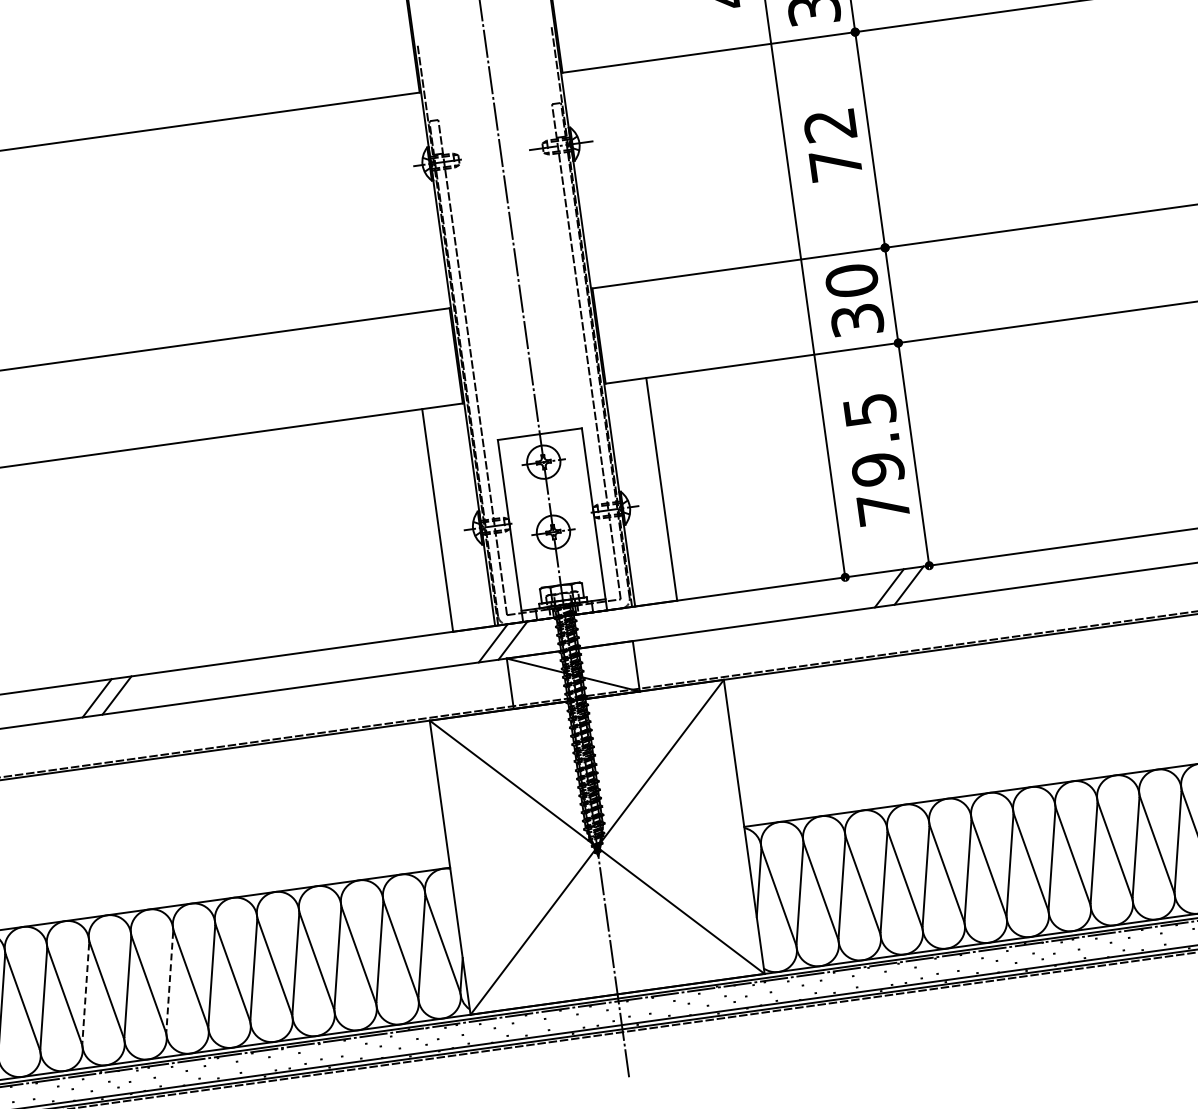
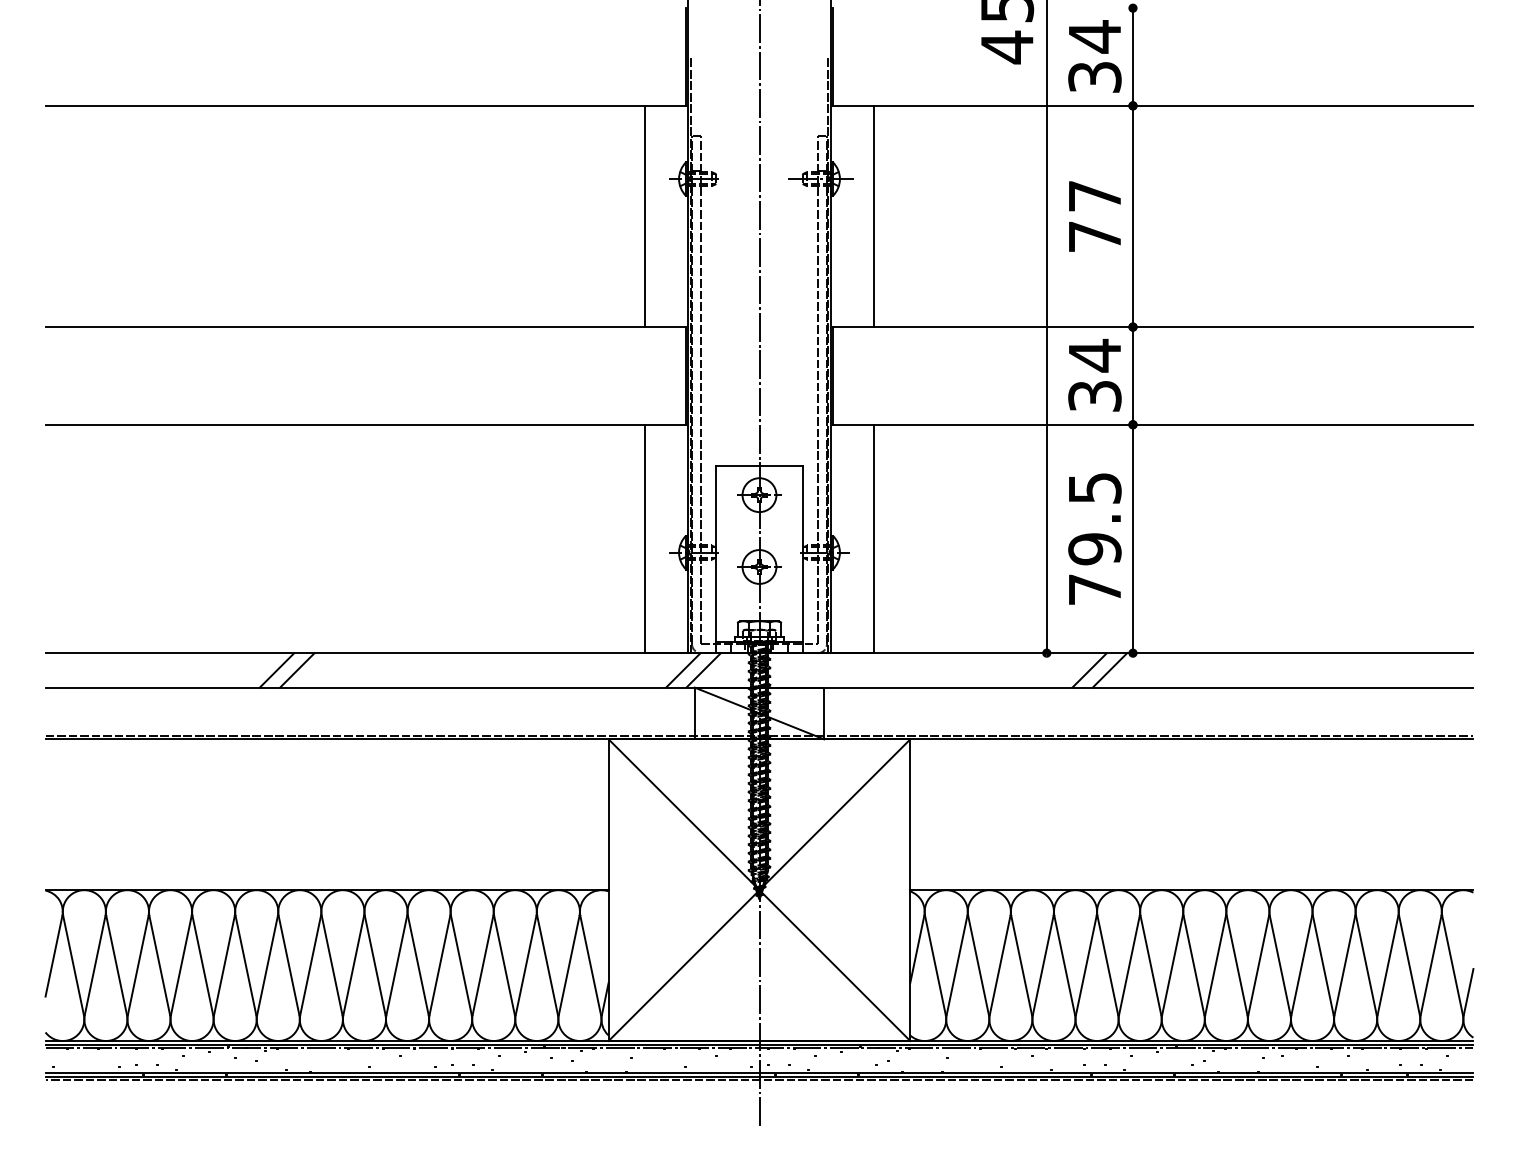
text: (829, 125) -> (1094, 196), 72 -> 77
line: (618, 174) -> (874, 216), added
line: (393, 206) -> (644, 216), added
text: (851, 280) -> (1094, 355), 30 -> 34
line: (169, 981) -> (310, 965), dashed -> solid
line: (85, 993) -> (224, 965), dashed -> solid

